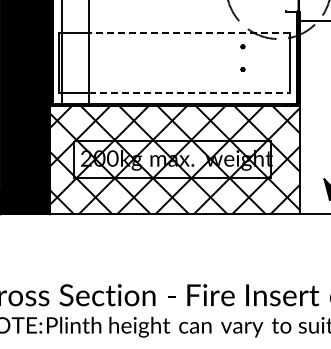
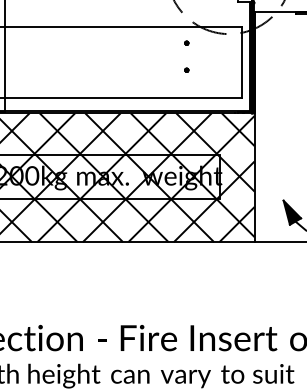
line: (189, 33) -> (123, 27), dashed -> solid
line: (190, 92) -> (124, 97), dashed -> solid

